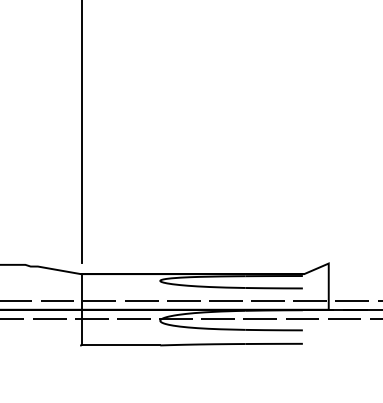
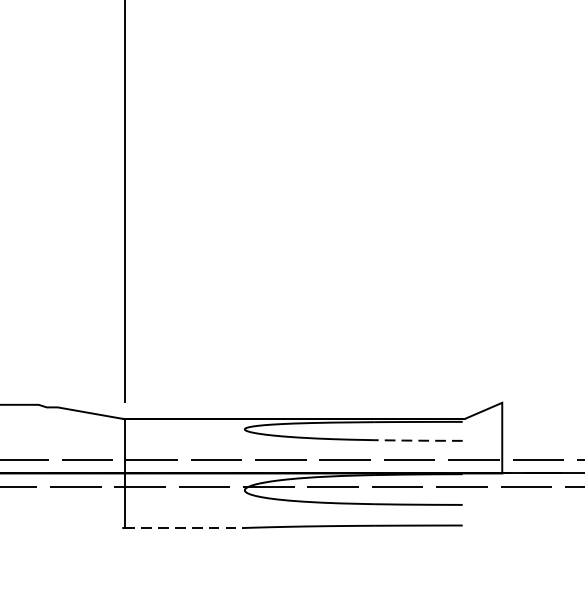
line: (274, 288) -> (419, 440), solid -> dashed
line: (121, 345) -> (185, 528), solid -> dashed

